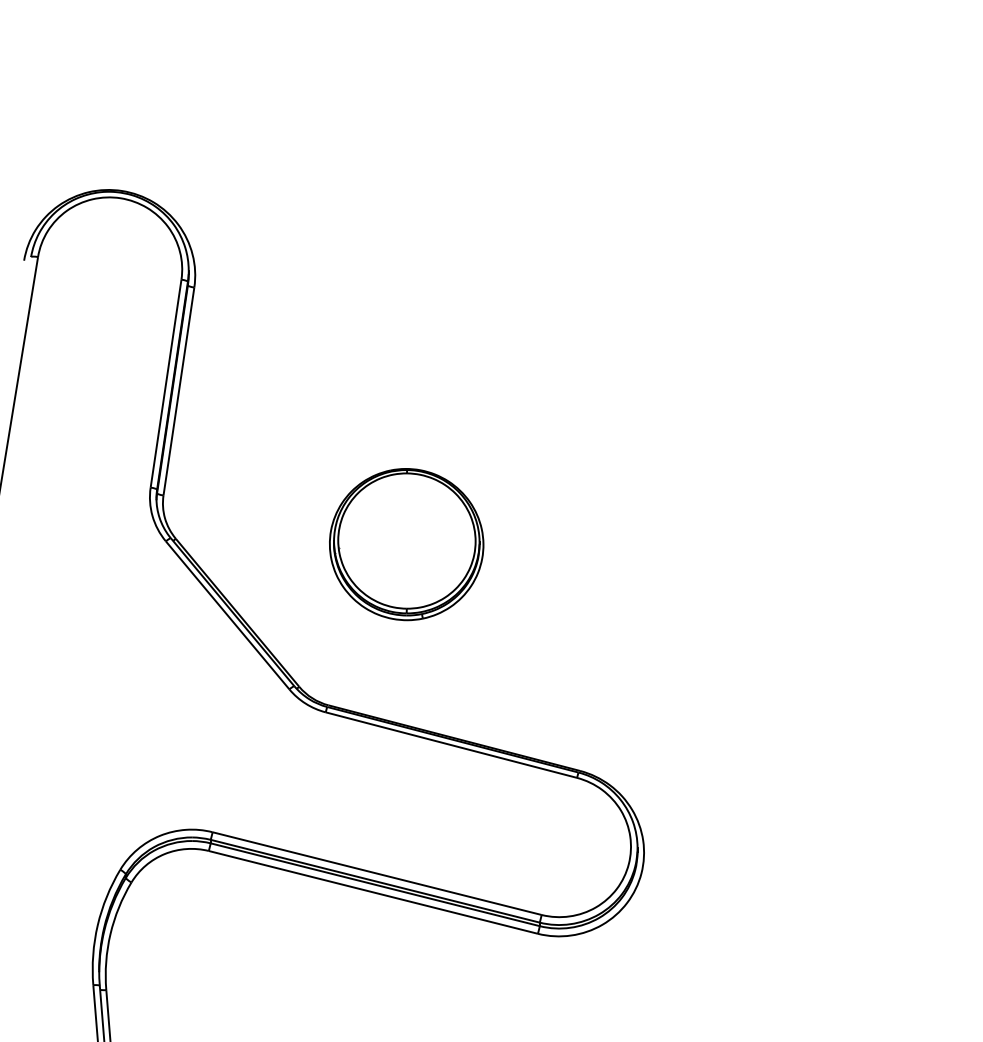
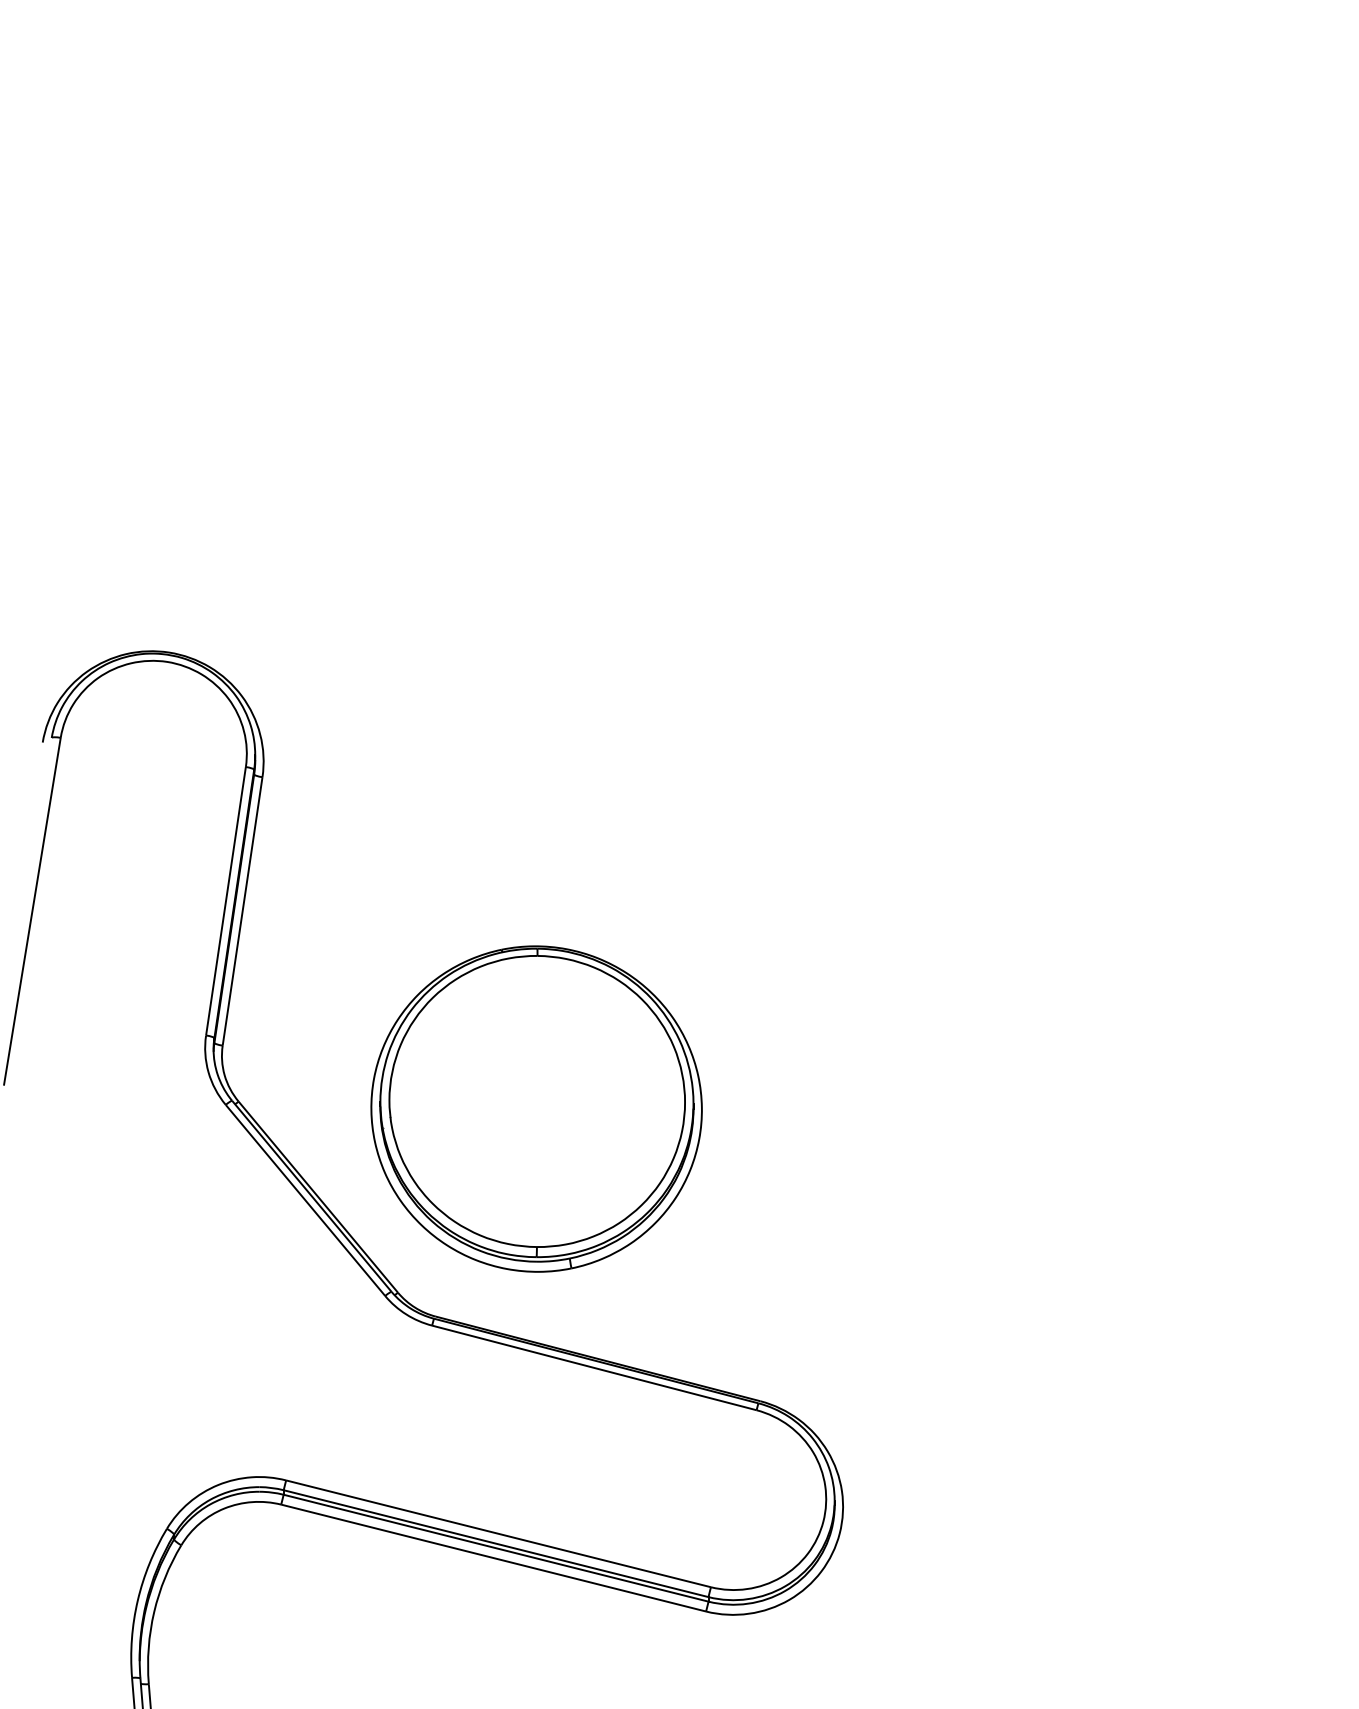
part: (406, 544) -> (536, 1108), size x1.67

